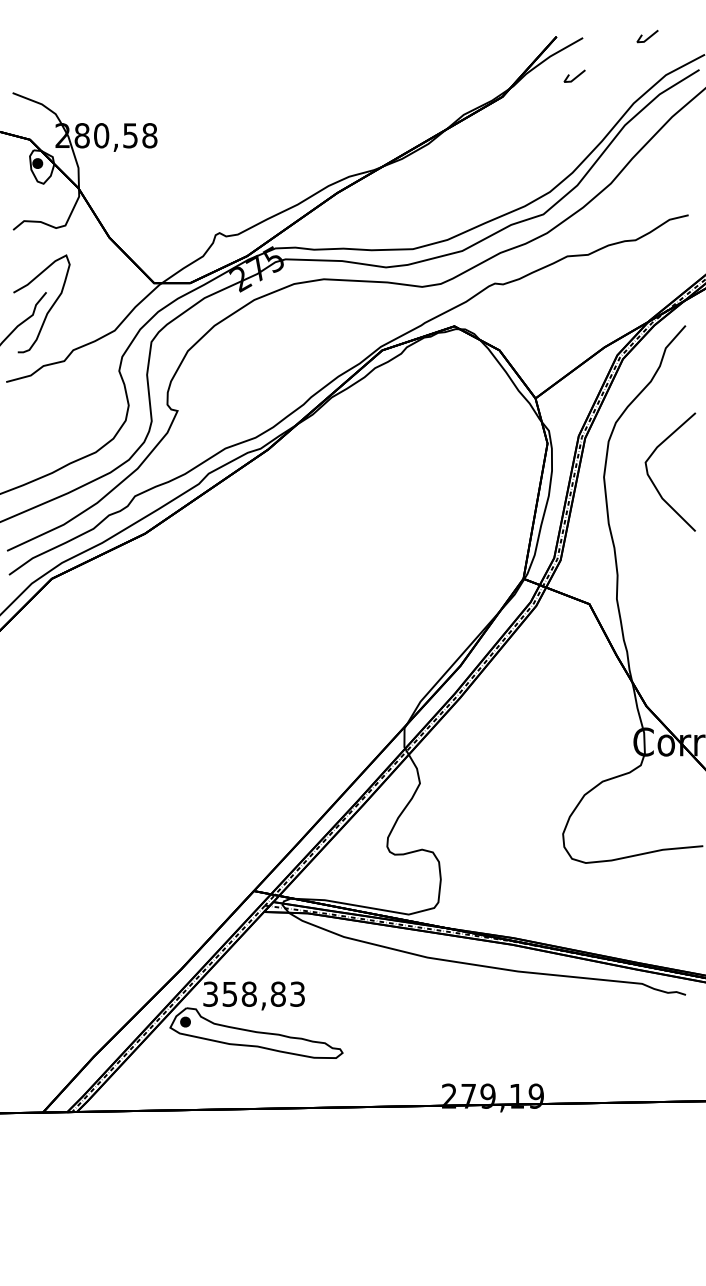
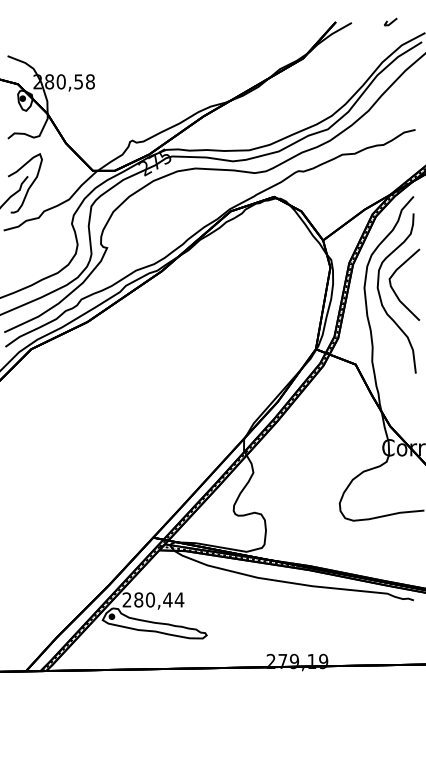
line: (575, 75) -> (347, 45), removed
curve: (632, 493) -> (381, 297), added
text: (254, 993) -> (153, 599), 358,83 -> 280,44

